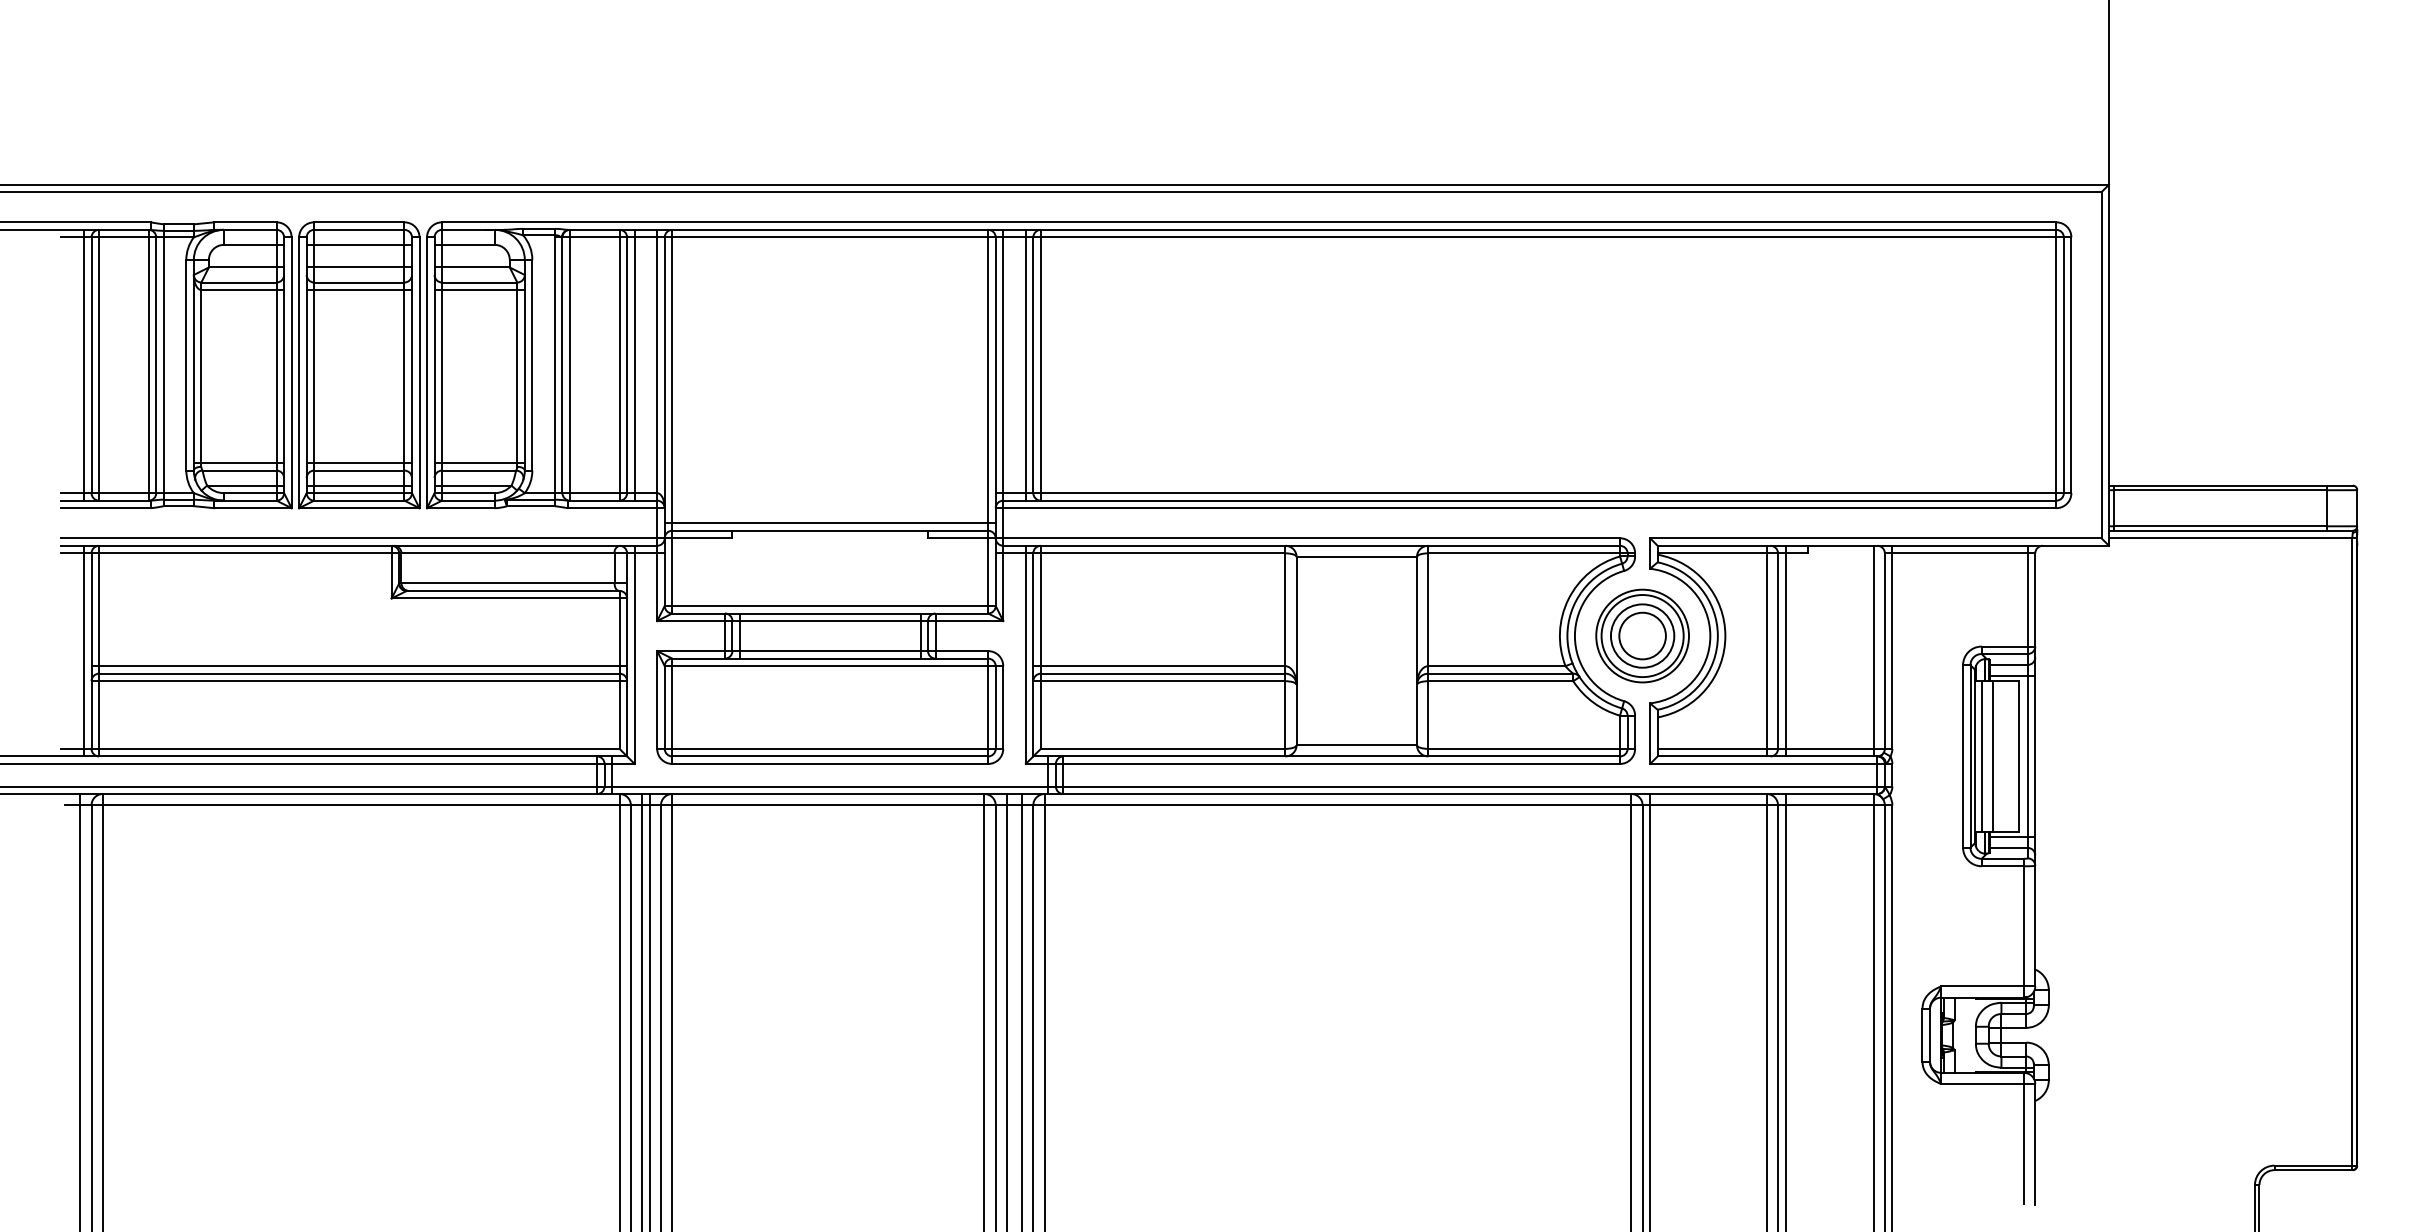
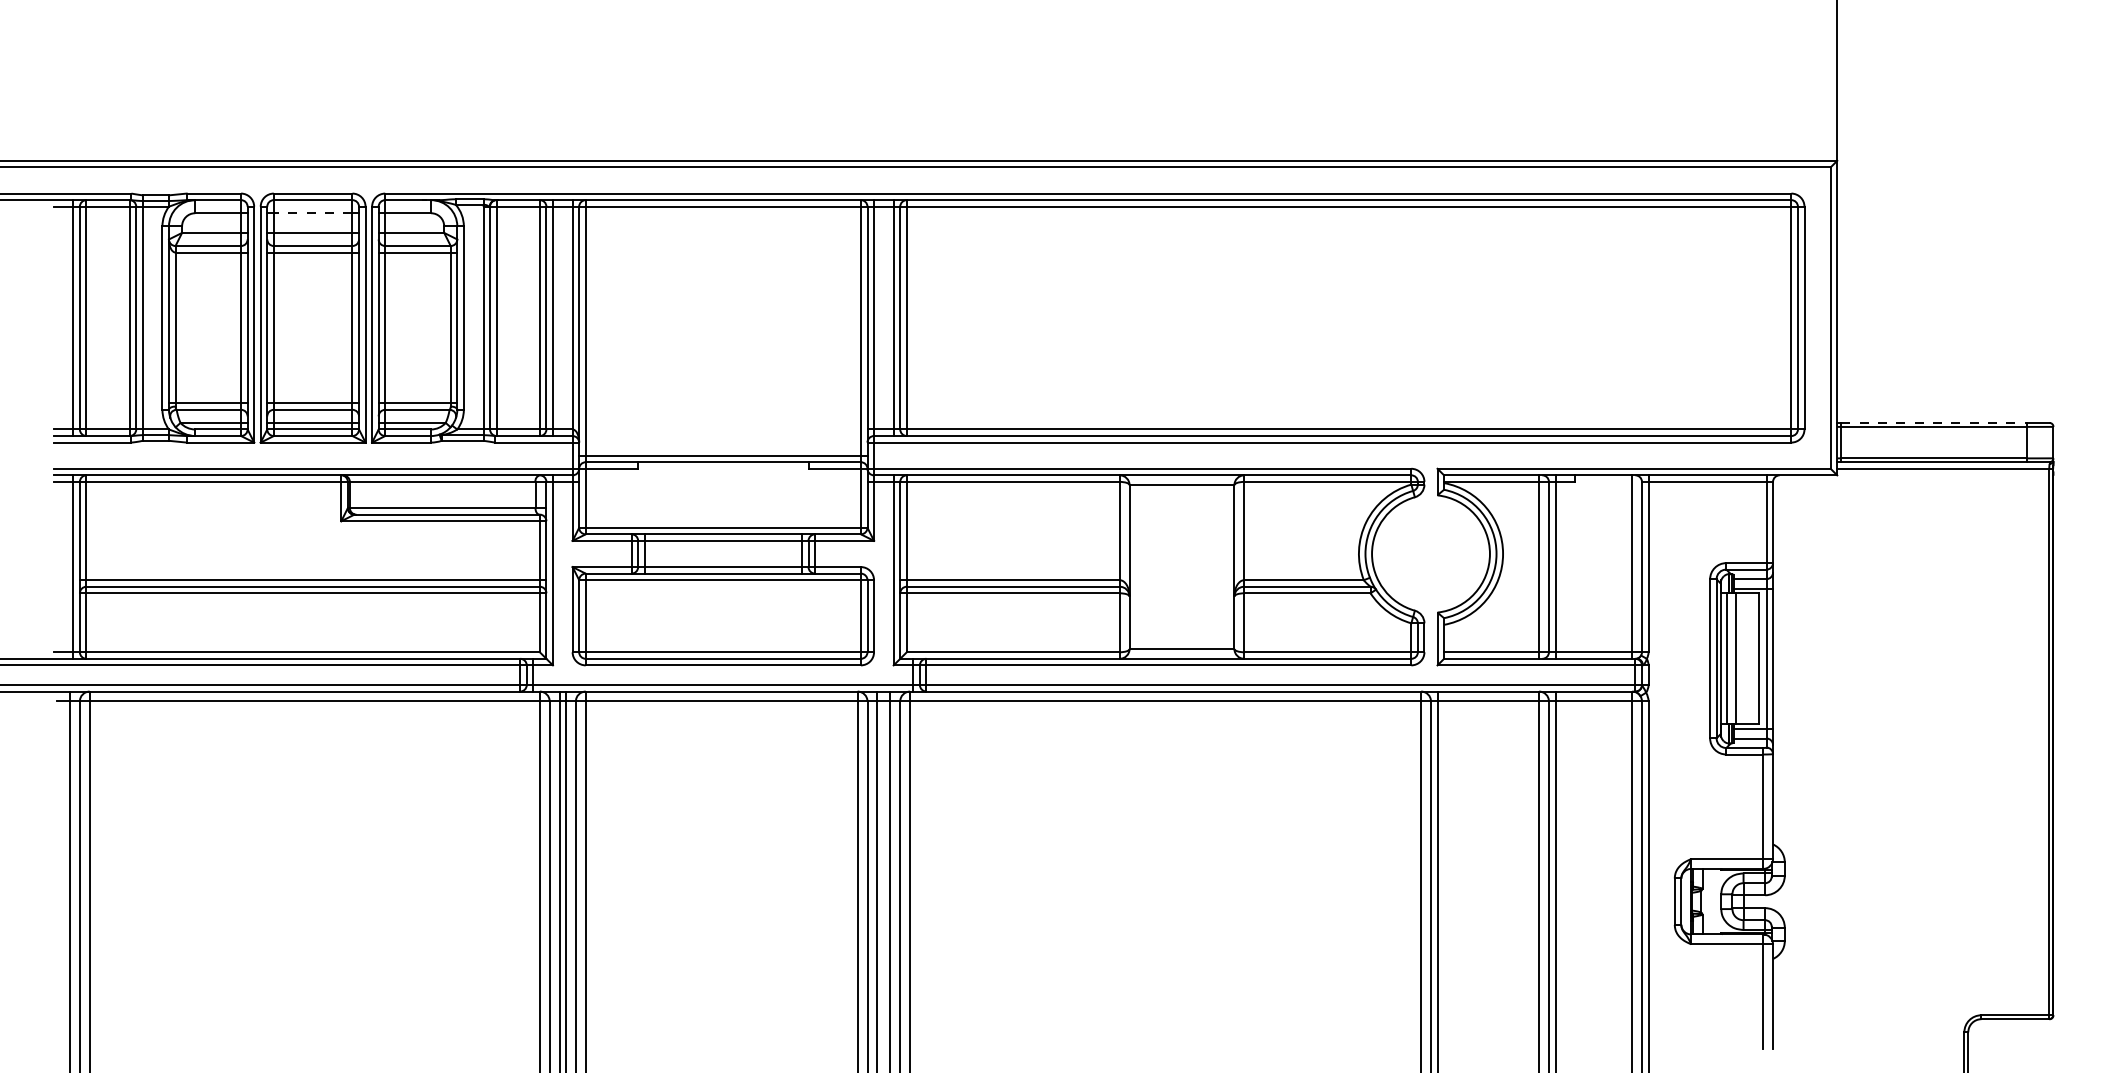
line: (358, 245) -> (312, 213), solid -> dashed
line: (2220, 485) -> (1934, 422), solid -> dashed
part: (1642, 635) -> (1430, 553), removed

